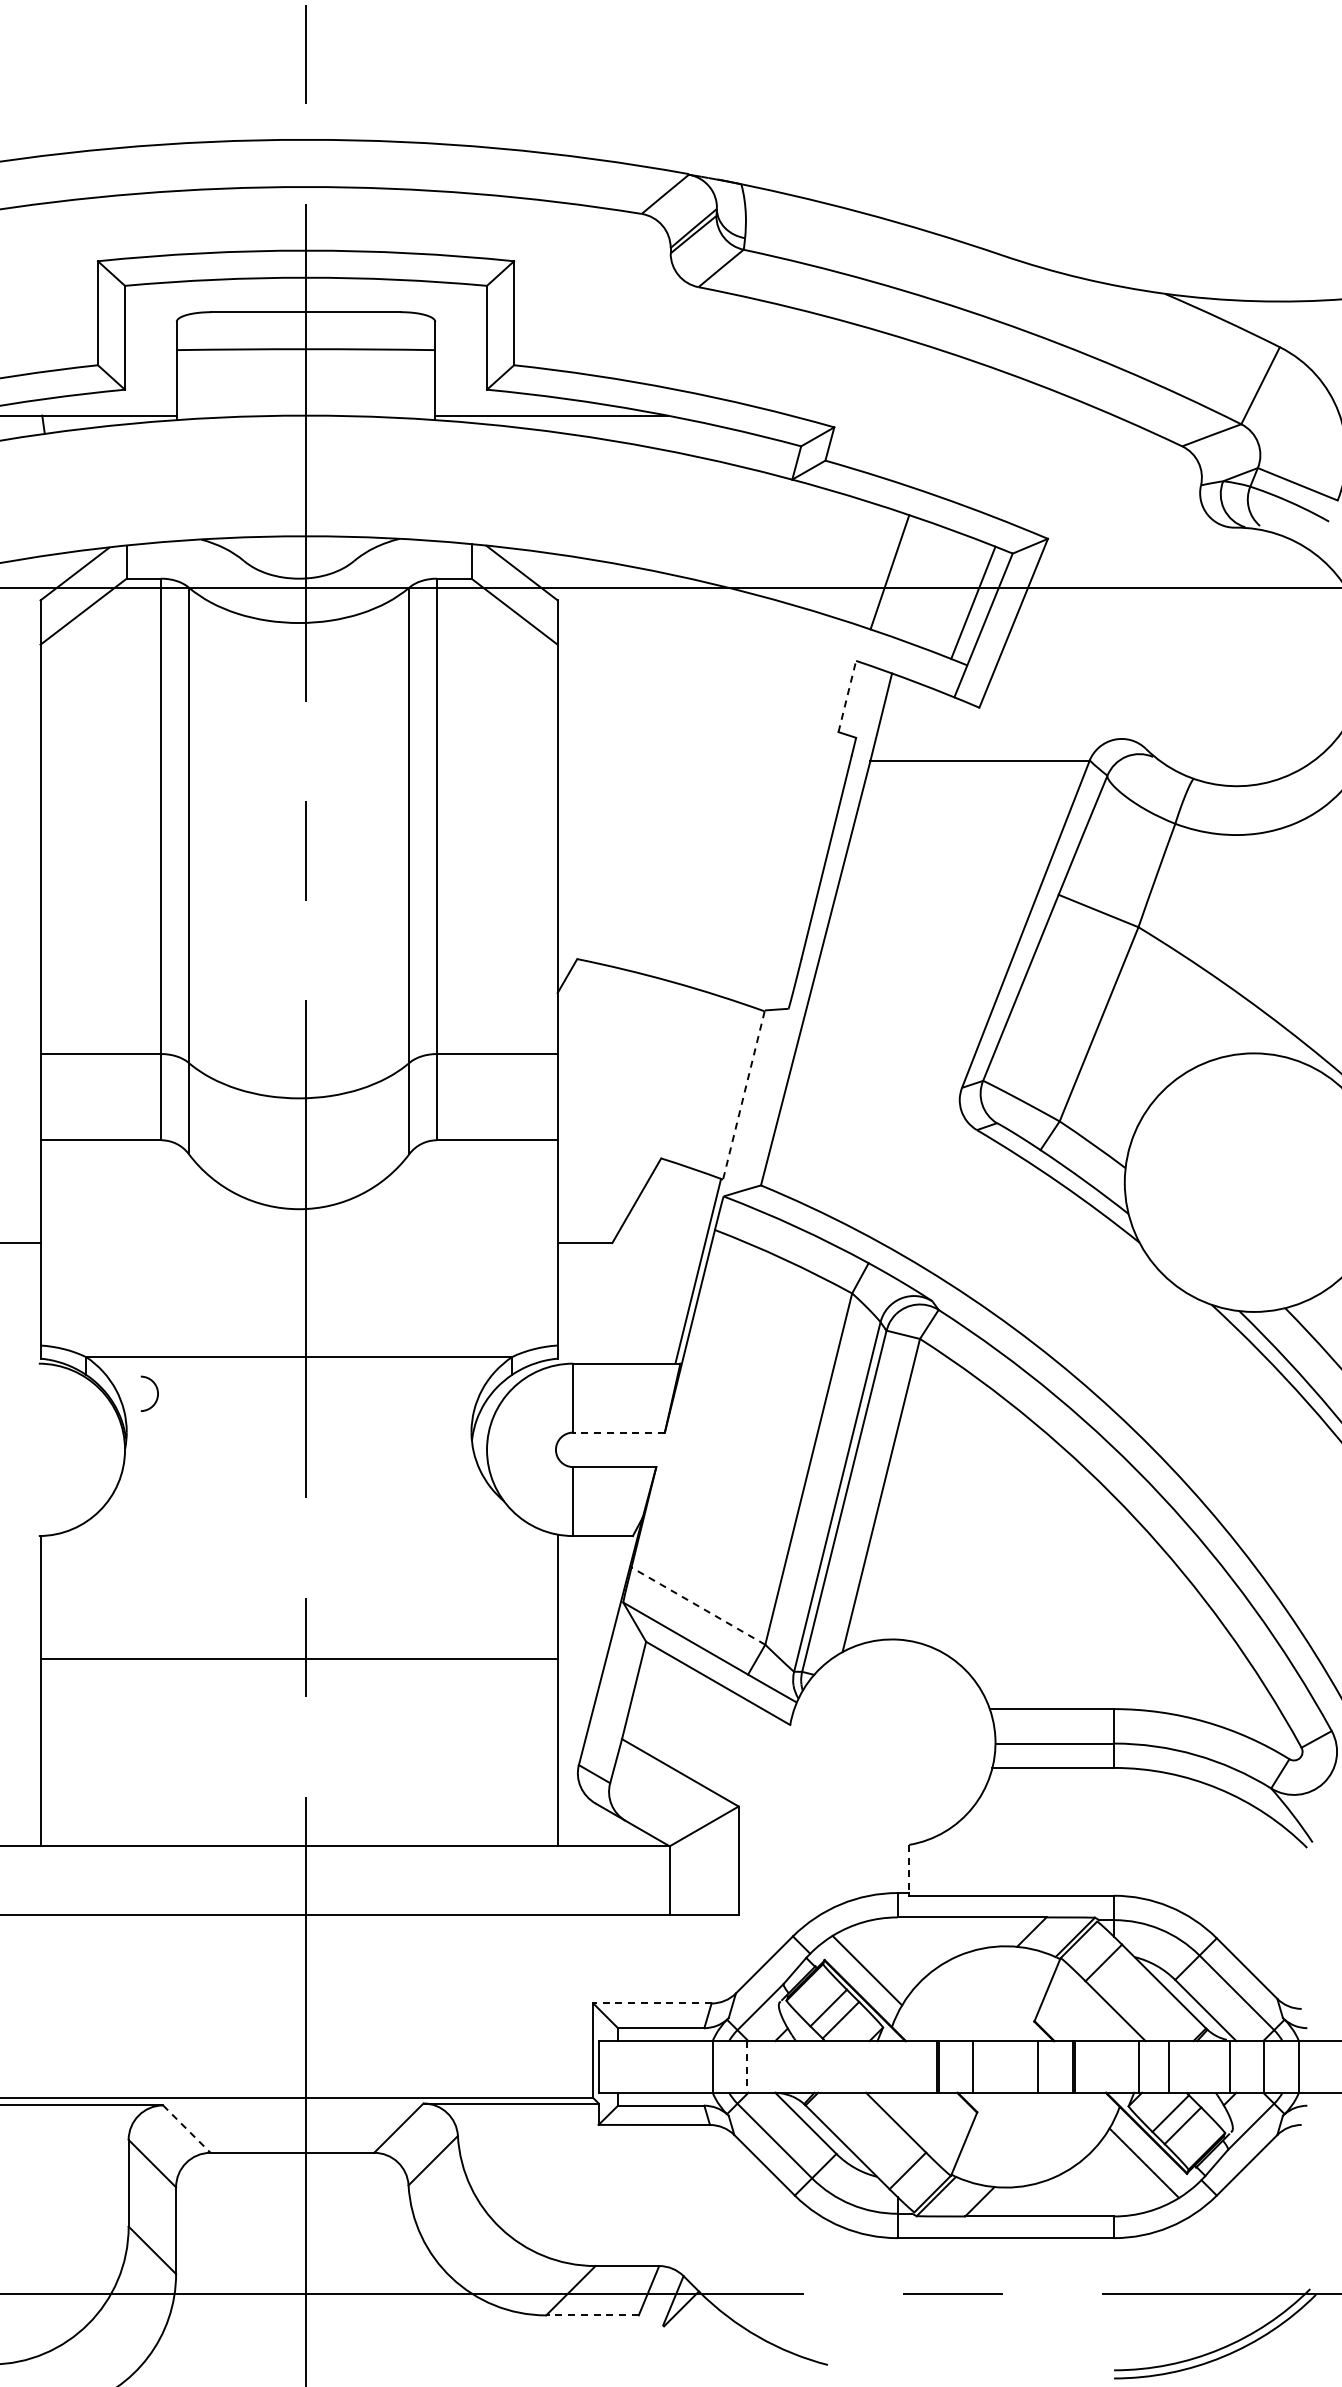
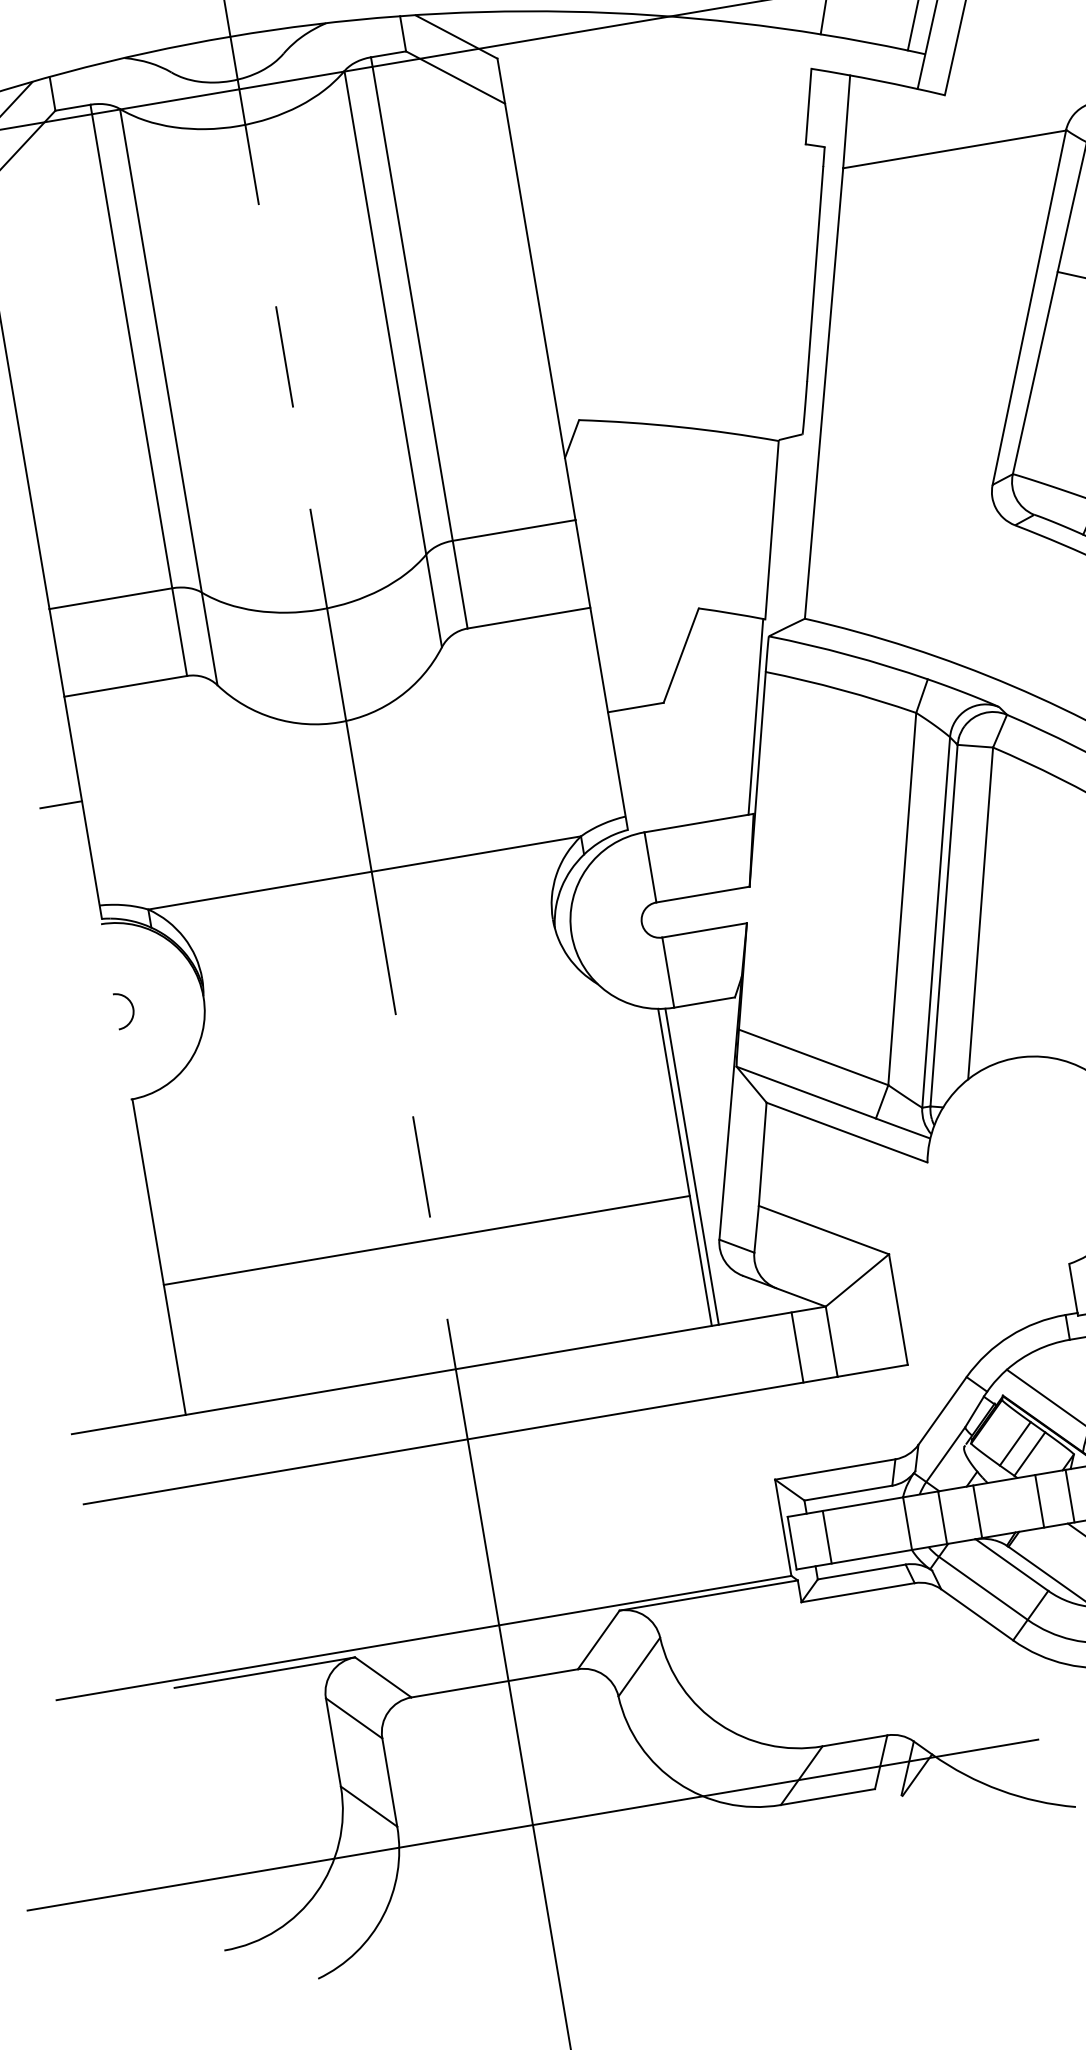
line: (847, 696) -> (808, 106), dashed -> solid
line: (743, 1095) -> (771, 530), dashed -> solid
arc: (156, 1390) -> (131, 1005), moved
line: (619, 1432) -> (703, 894), dashed -> solid
line: (697, 1605) -> (812, 1056), dashed -> solid
line: (298, 1658) -> (426, 1240), moved
line: (564, 1690) -> (691, 1166), added
line: (909, 1869) -> (1073, 1288), dashed -> solid
line: (636, 1880) -> (797, 1347), added
line: (651, 2003) -> (834, 1469), dashed -> solid
line: (633, 2066) -> (826, 1536), added
line: (747, 2066) -> (942, 1517), dashed -> solid
line: (781, 2066) -> (977, 1511), added
line: (842, 2066) -> (1039, 1500), added
line: (872, 2066) -> (1069, 1495), added
line: (186, 2129) -> (382, 1677), dashed -> solid
line: (592, 2315) -> (827, 1797), dashed -> solid

